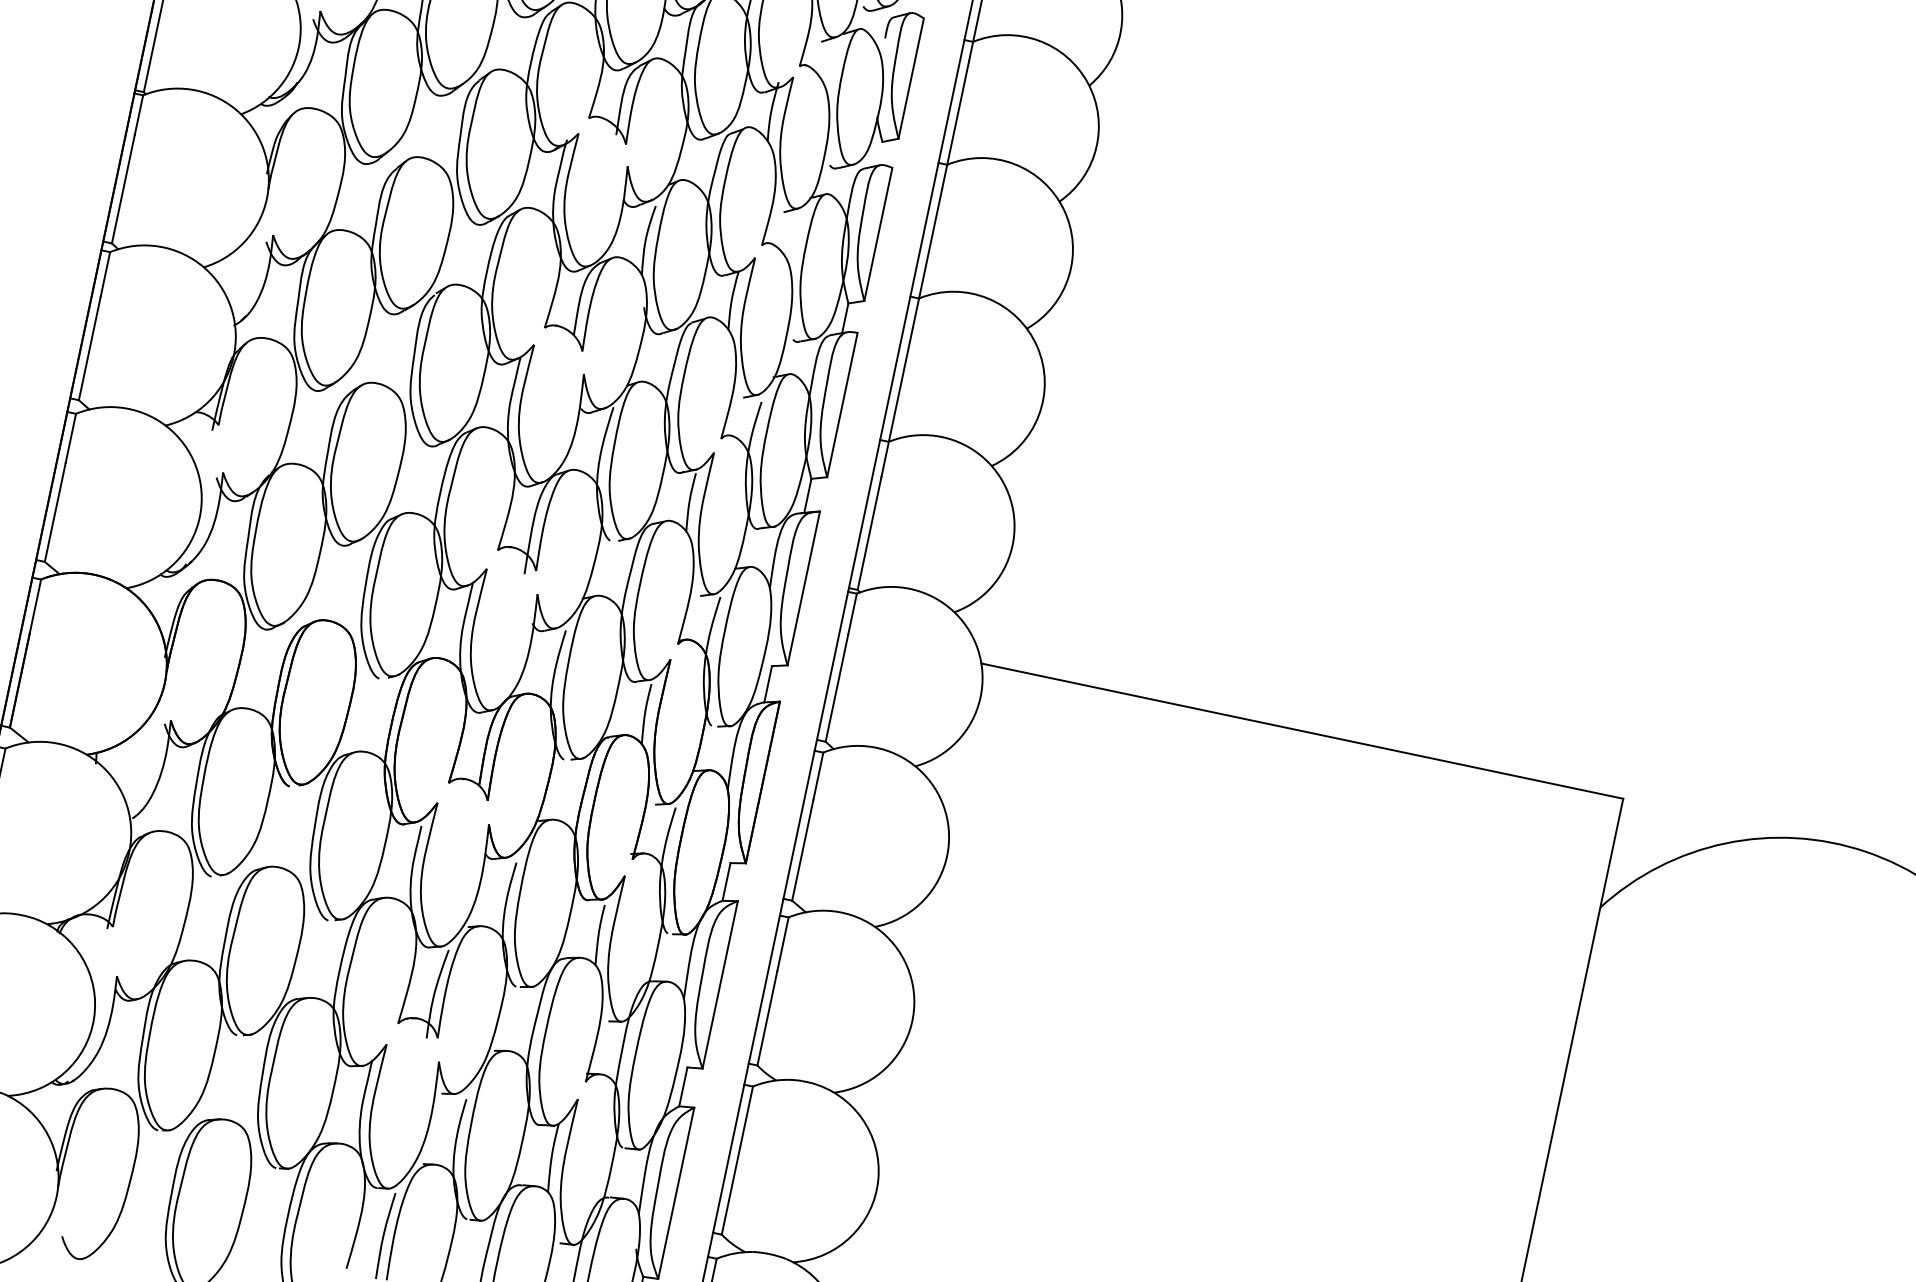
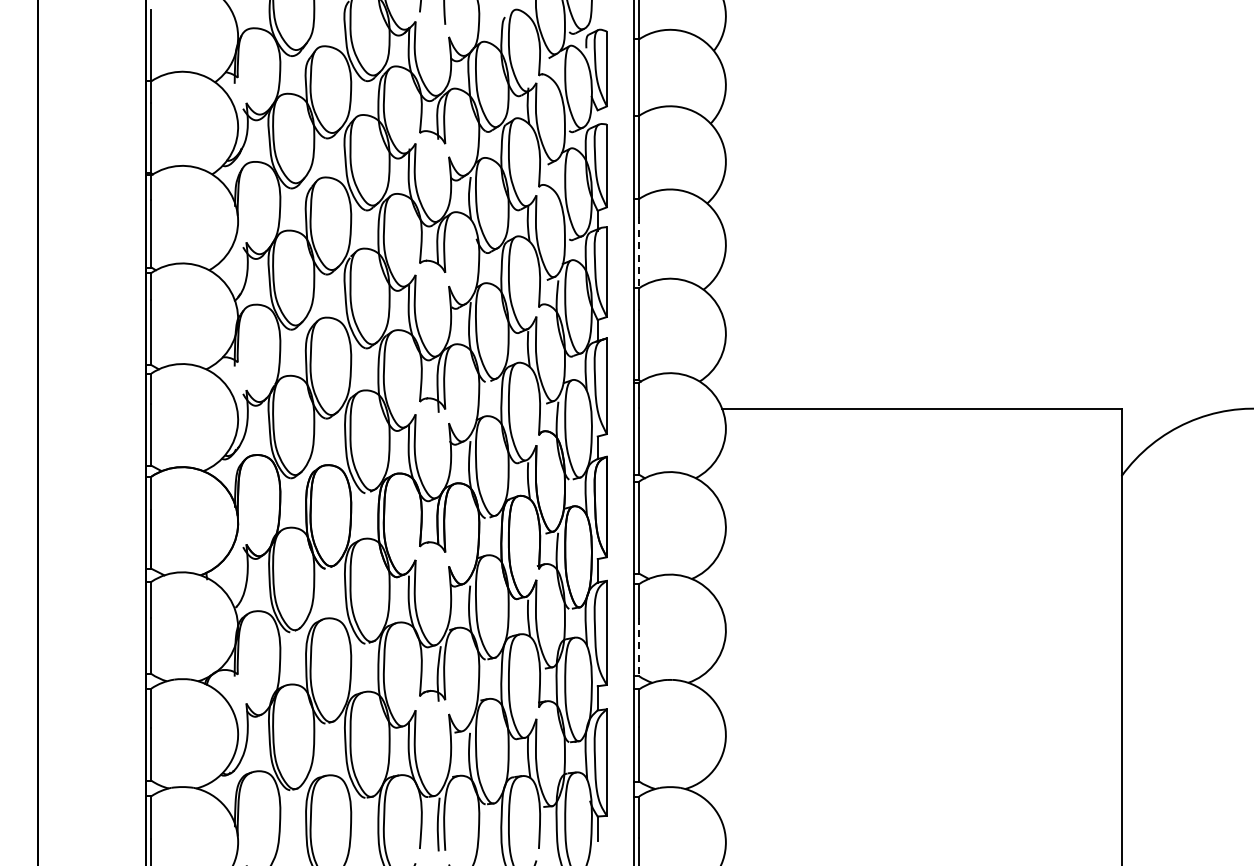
line: (901, 386) -> (639, 253), solid -> dashed
line: (767, 1019) -> (639, 647), solid -> dashed

